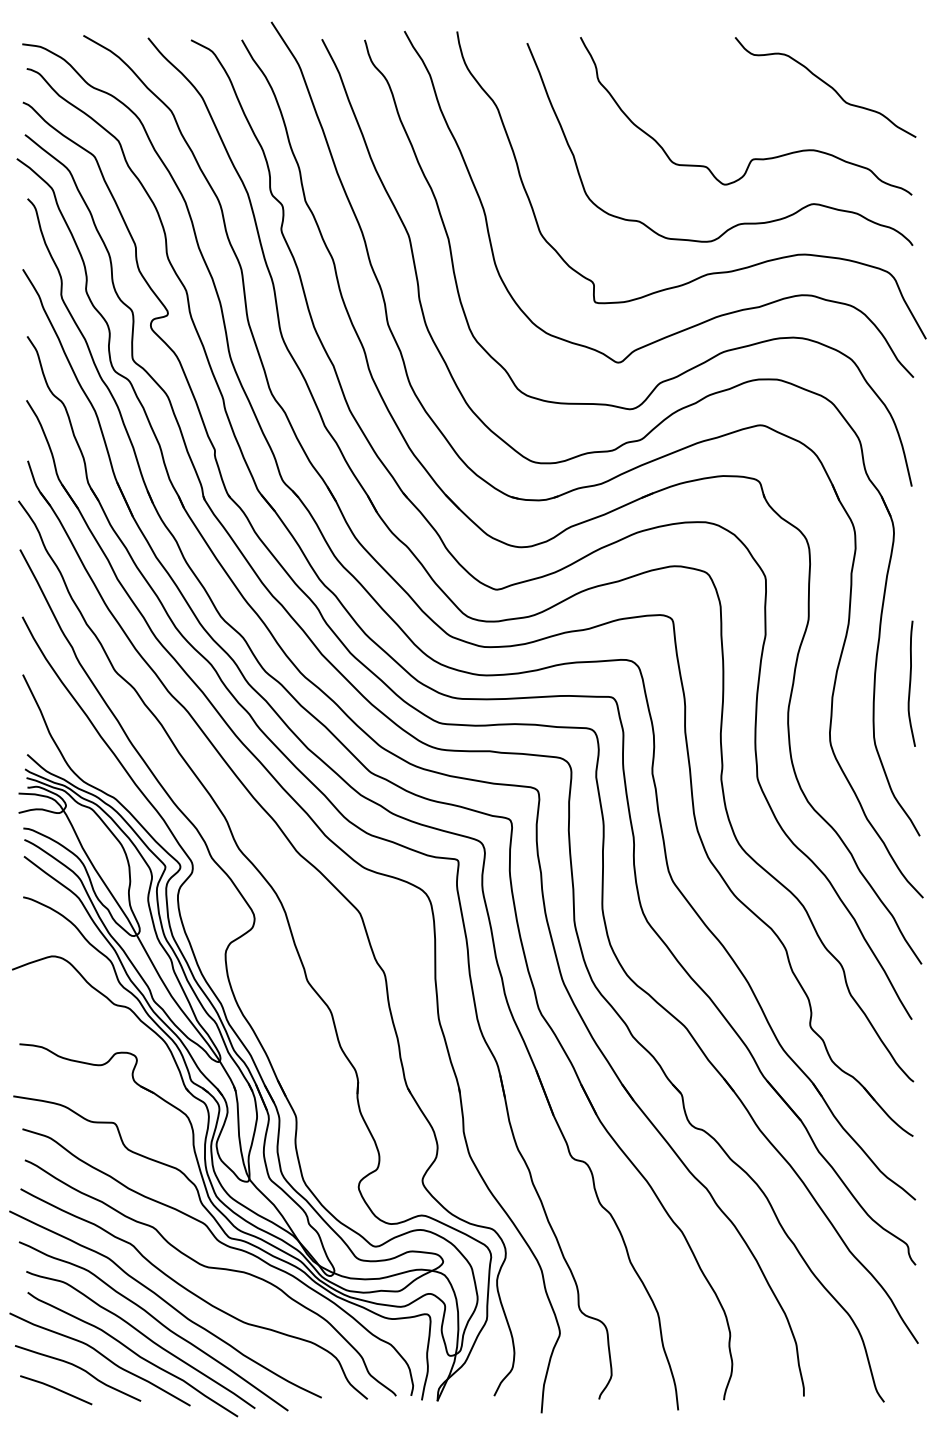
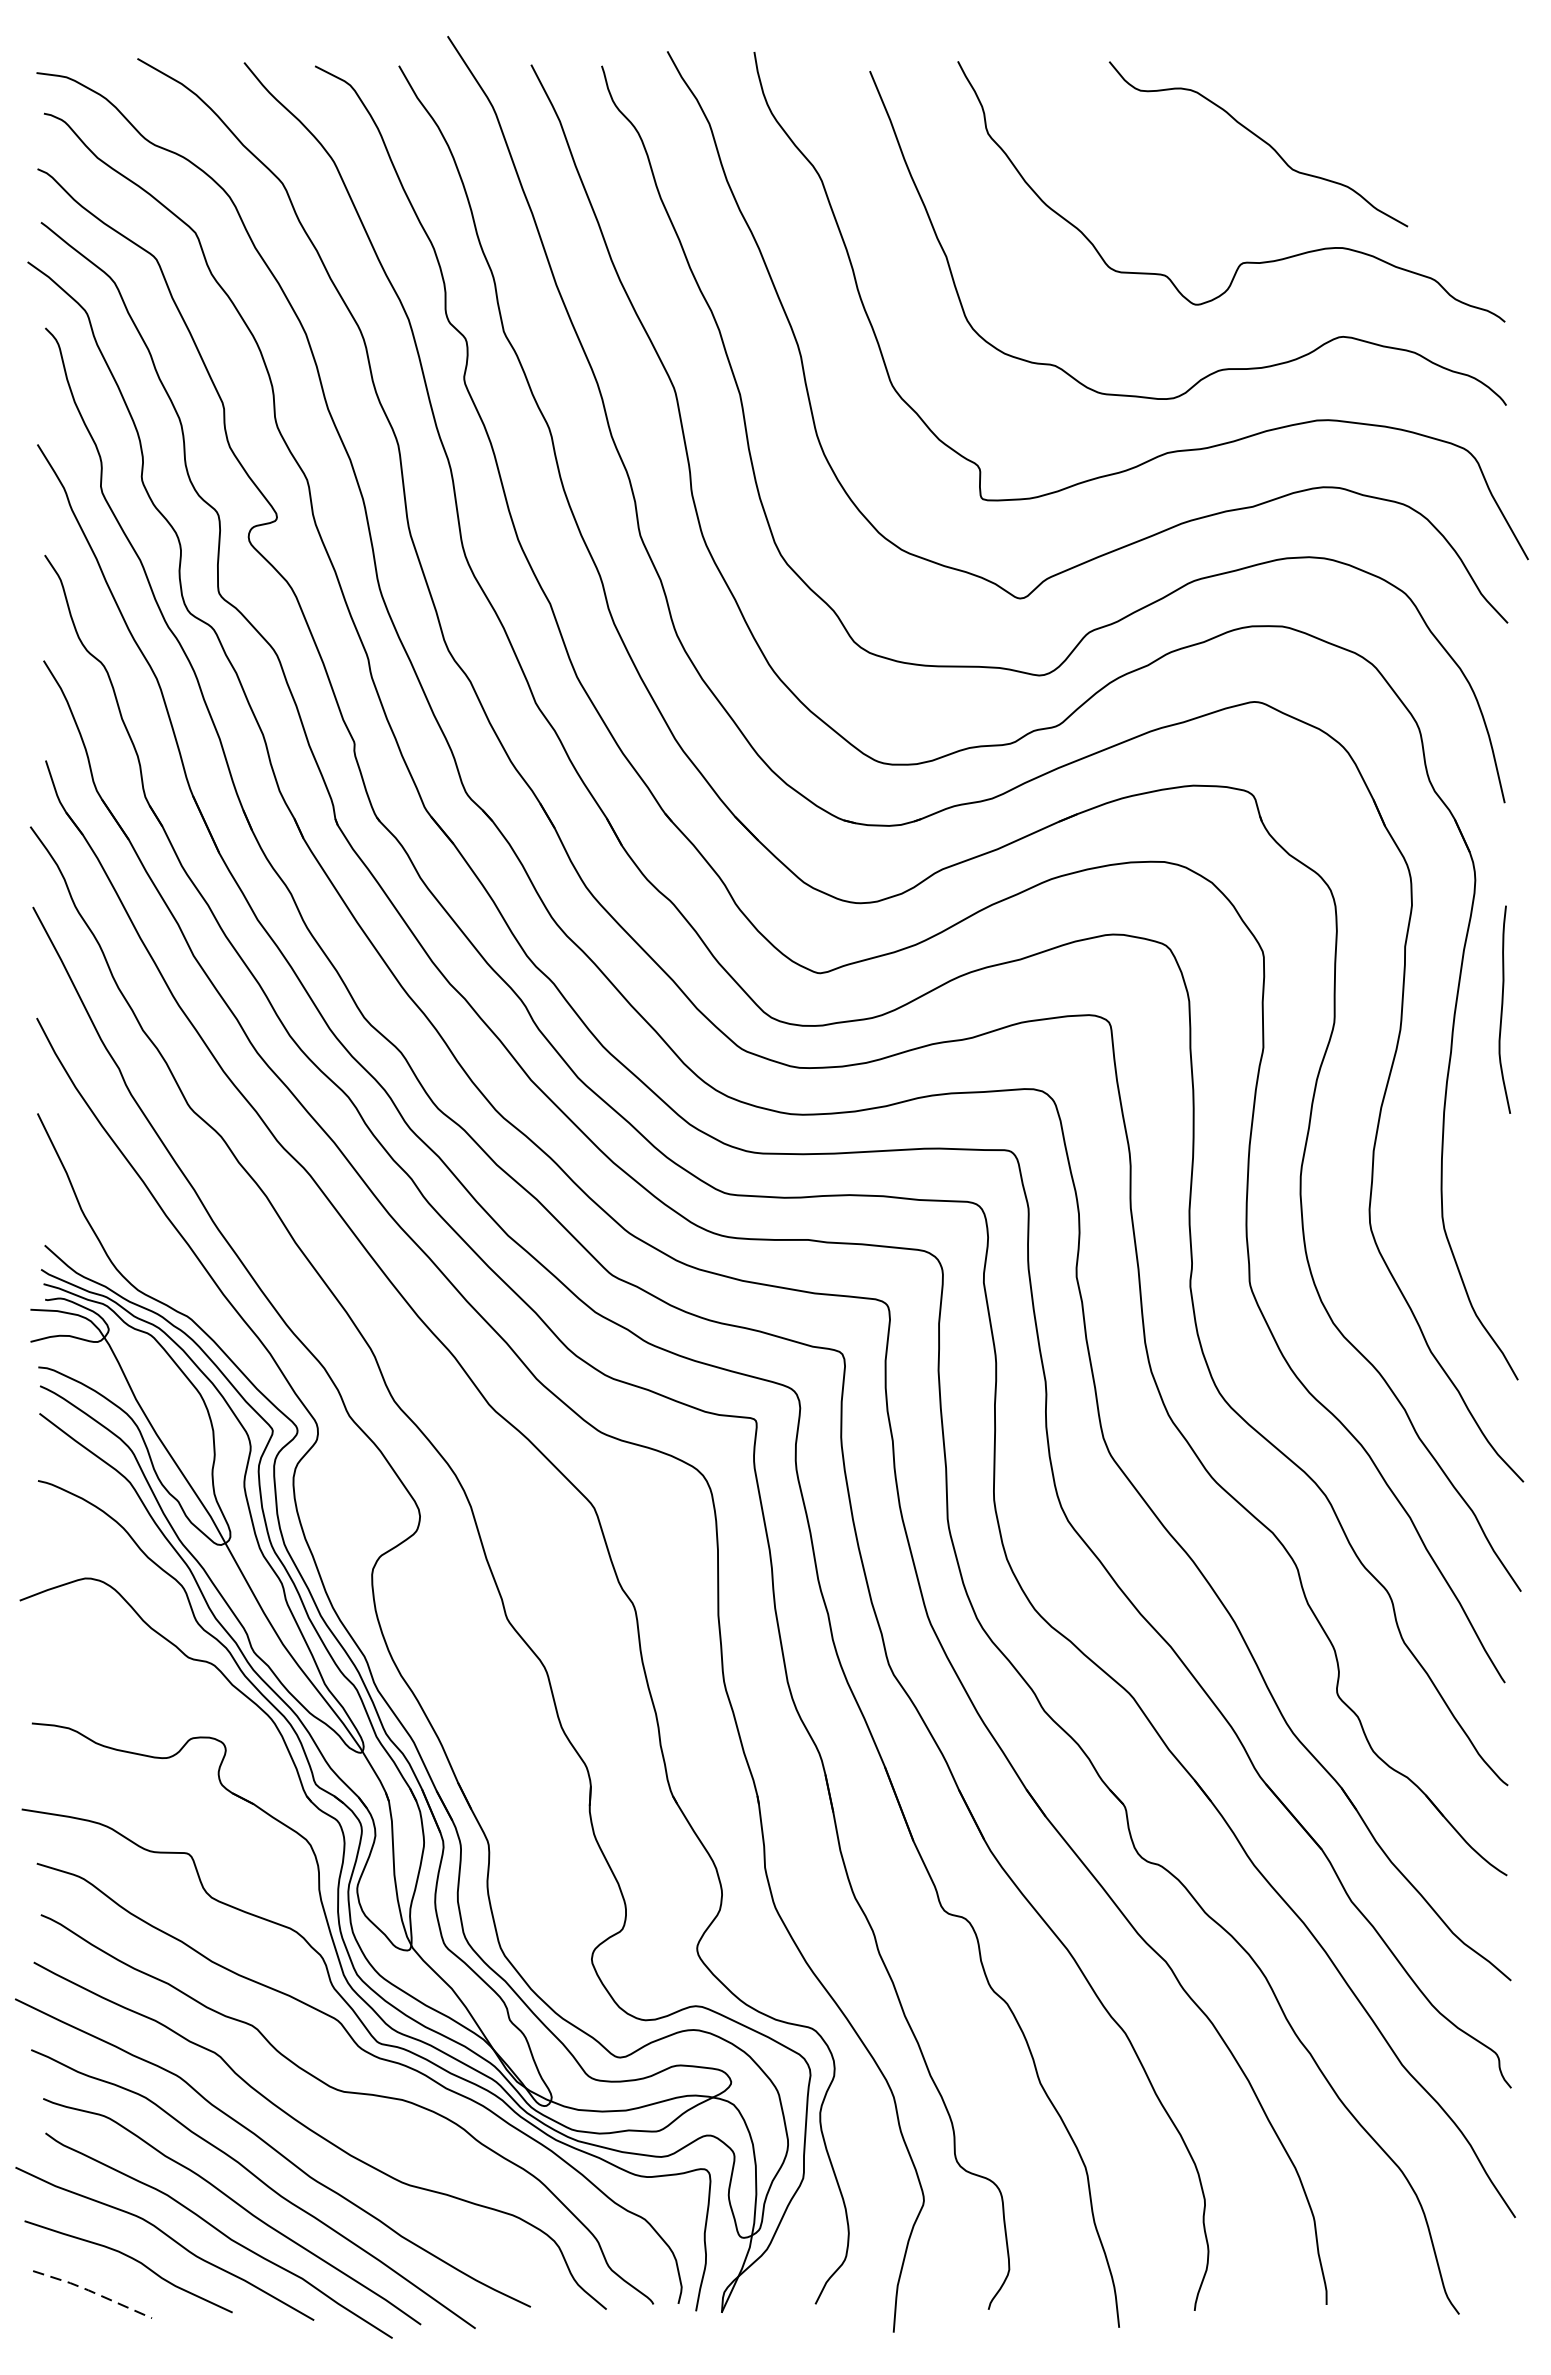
curve: (827, 85) -> (1261, 141), moved
curve: (911, 682) -> (1504, 1007), moved
line: (56, 1388) -> (93, 2291), solid -> dashed

